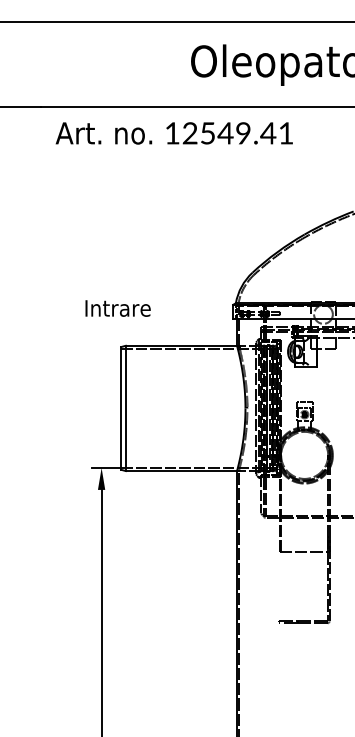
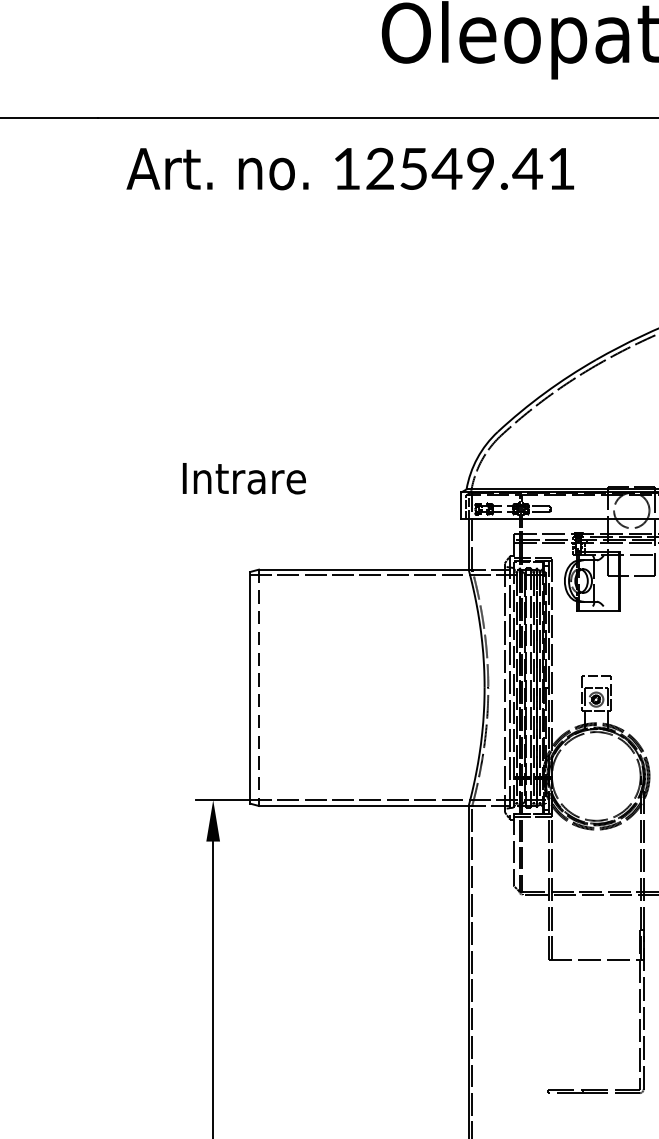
text: (117, 308) -> (243, 478), moved
line: (125, 408) -> (258, 687), solid -> dashed

